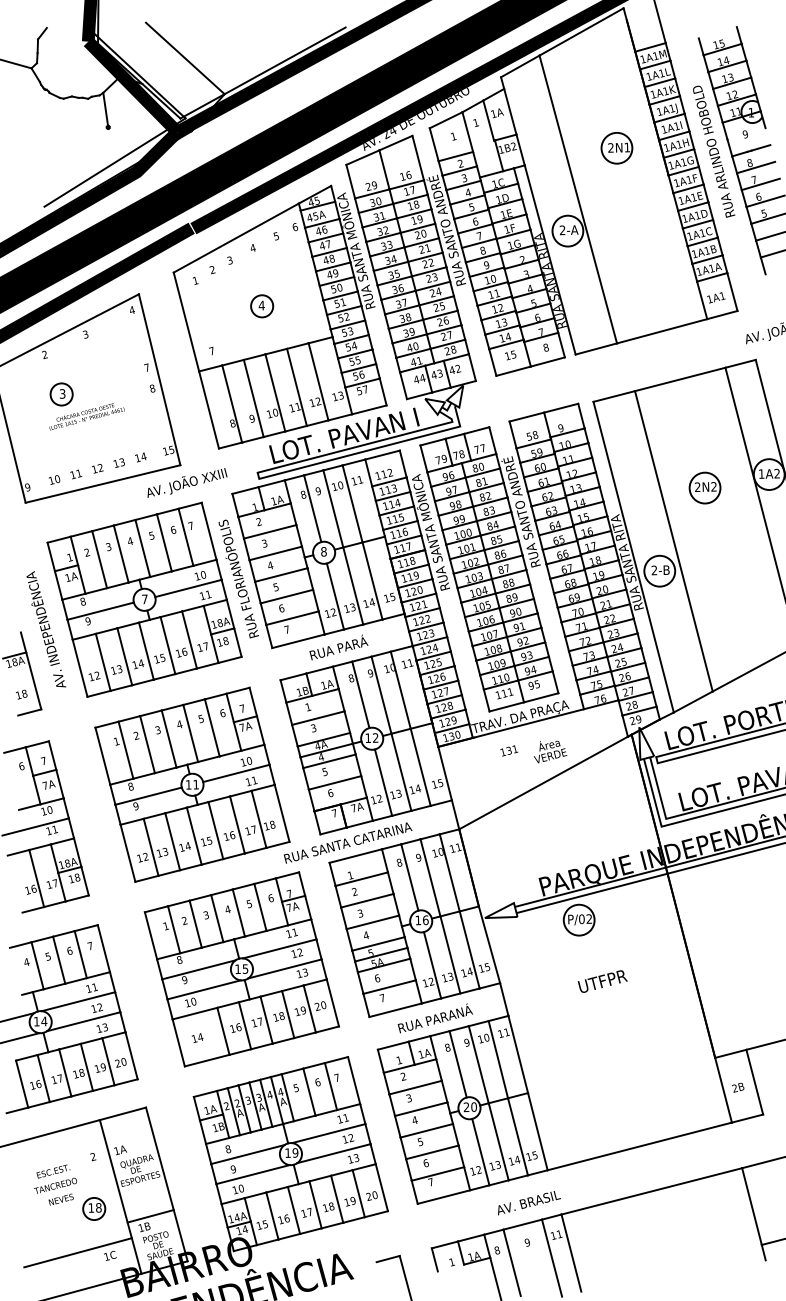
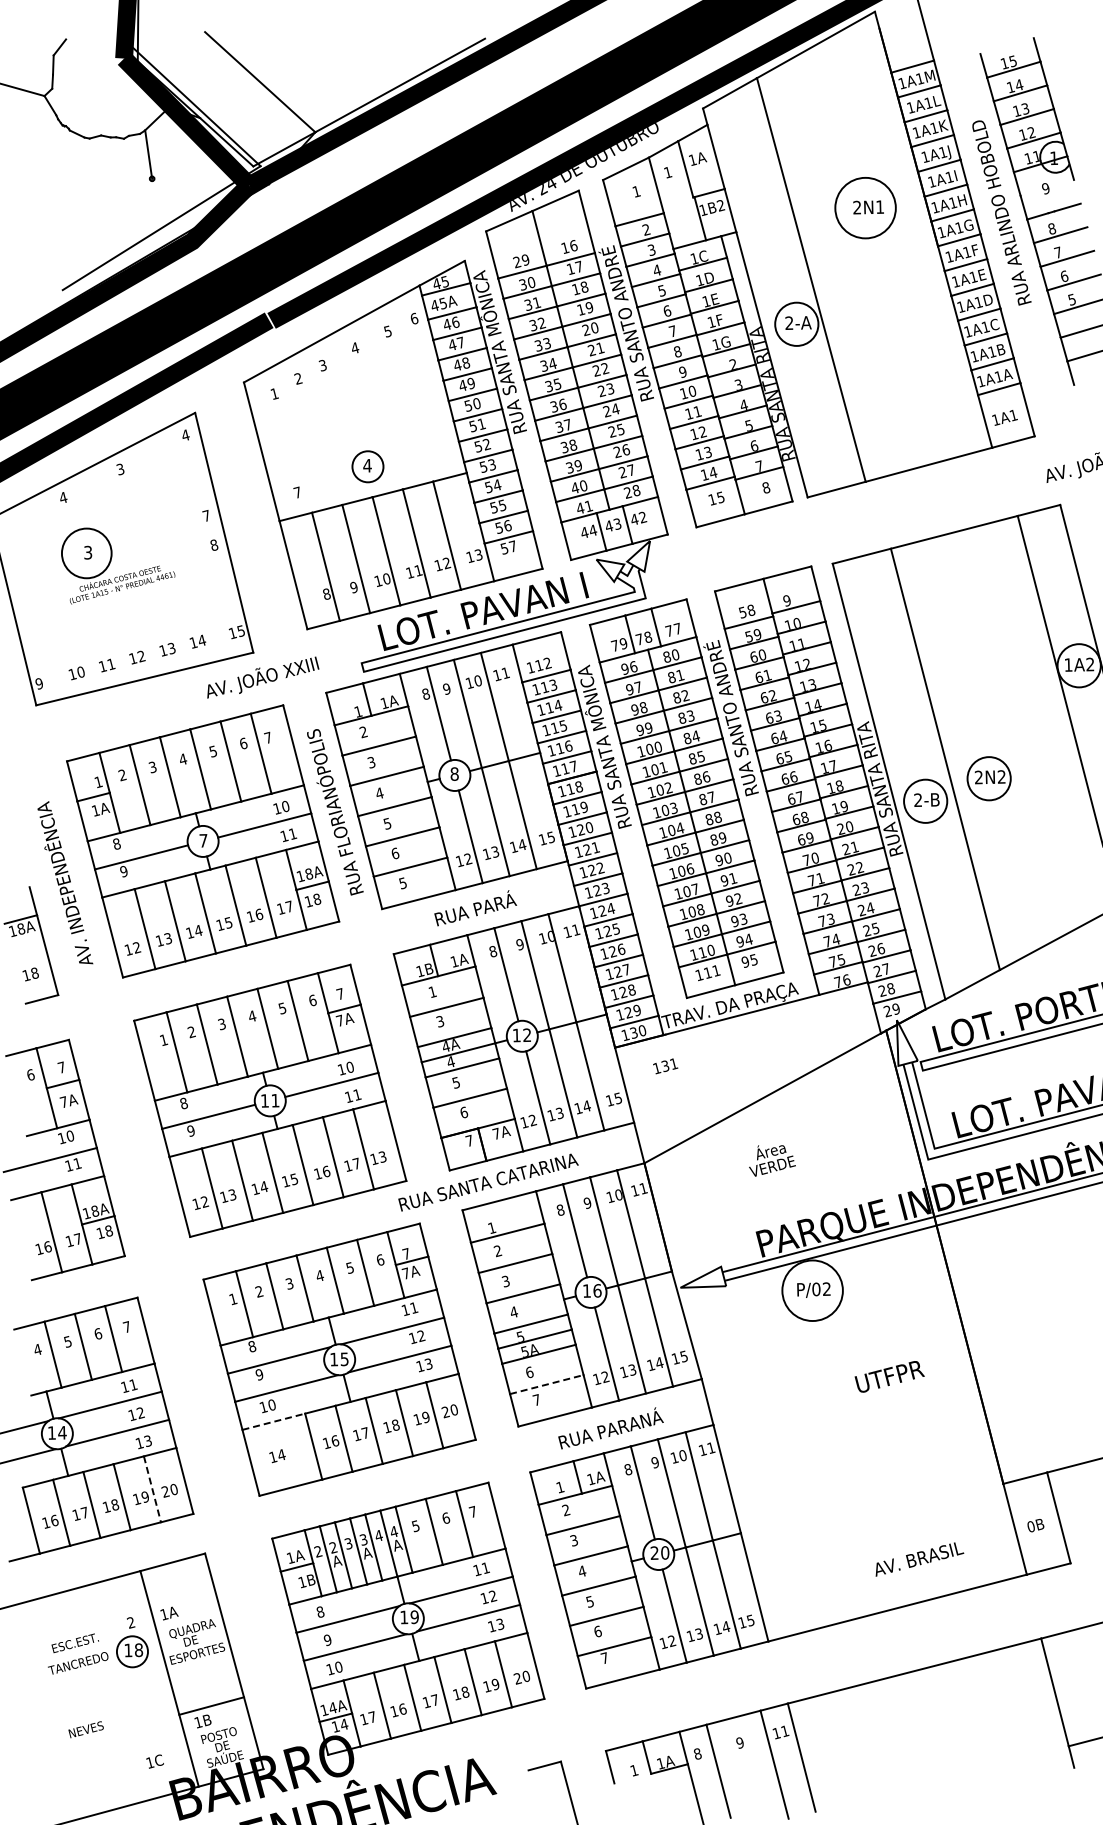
circle: (616, 147) -> (865, 207), size x1.4
part: (261, 306) -> (367, 466), moved
text: (45, 354) -> (63, 497), 2 -> 4
circle: (61, 393) -> (86, 552), size x1.6
part: (704, 487) -> (988, 778), moved
text: (286, 629) -> (402, 883), 7 -> 5
text: (509, 751) -> (665, 1066), moved
text: (550, 751) -> (772, 1160), moved
text: (272, 824) -> (382, 1156), 18 -> 13
circle: (579, 920) -> (812, 1290), size x1.4
text: (602, 981) -> (889, 1376), moved
line: (389, 987) -> (546, 1384), solid -> dashed
line: (195, 1013) -> (274, 1421), solid -> dashed
line: (108, 1061) -> (152, 1489), solid -> dashed
text: (735, 1088) -> (1031, 1526), 2B -> 0B
text: (60, 1199) -> (85, 1729), moved
text: (529, 1203) -> (919, 1559), moved
part: (94, 1208) -> (132, 1651), moved
text: (265, 1224) -> (372, 1717), 15 -> 17
line: (77, 1252) -> (109, 1756), removed

